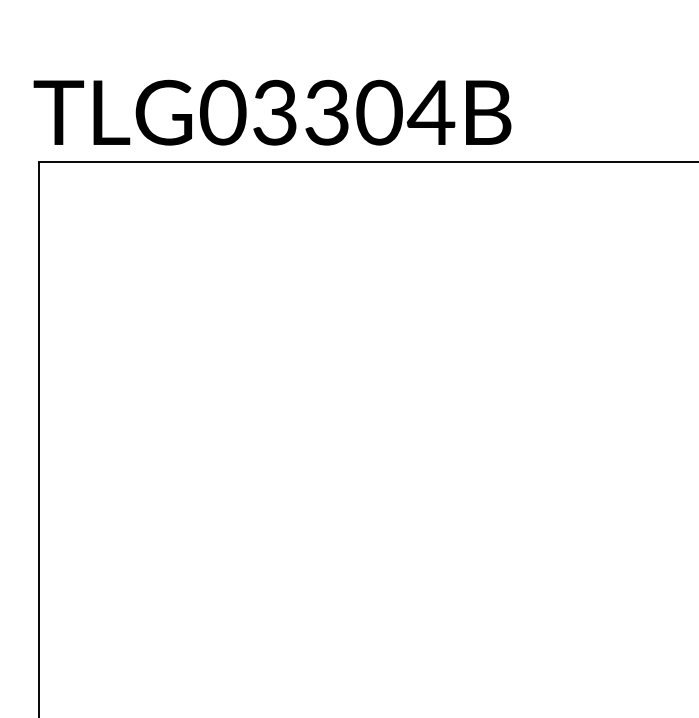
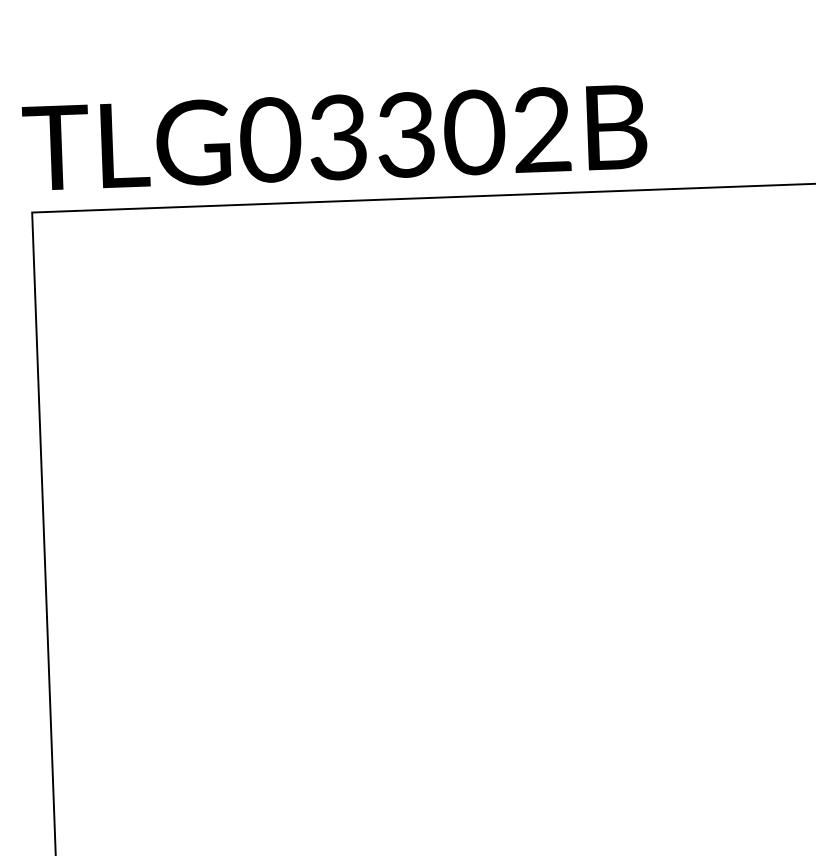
text: (430, 111) -> (541, 128), TLG03304B -> TLG03302B

